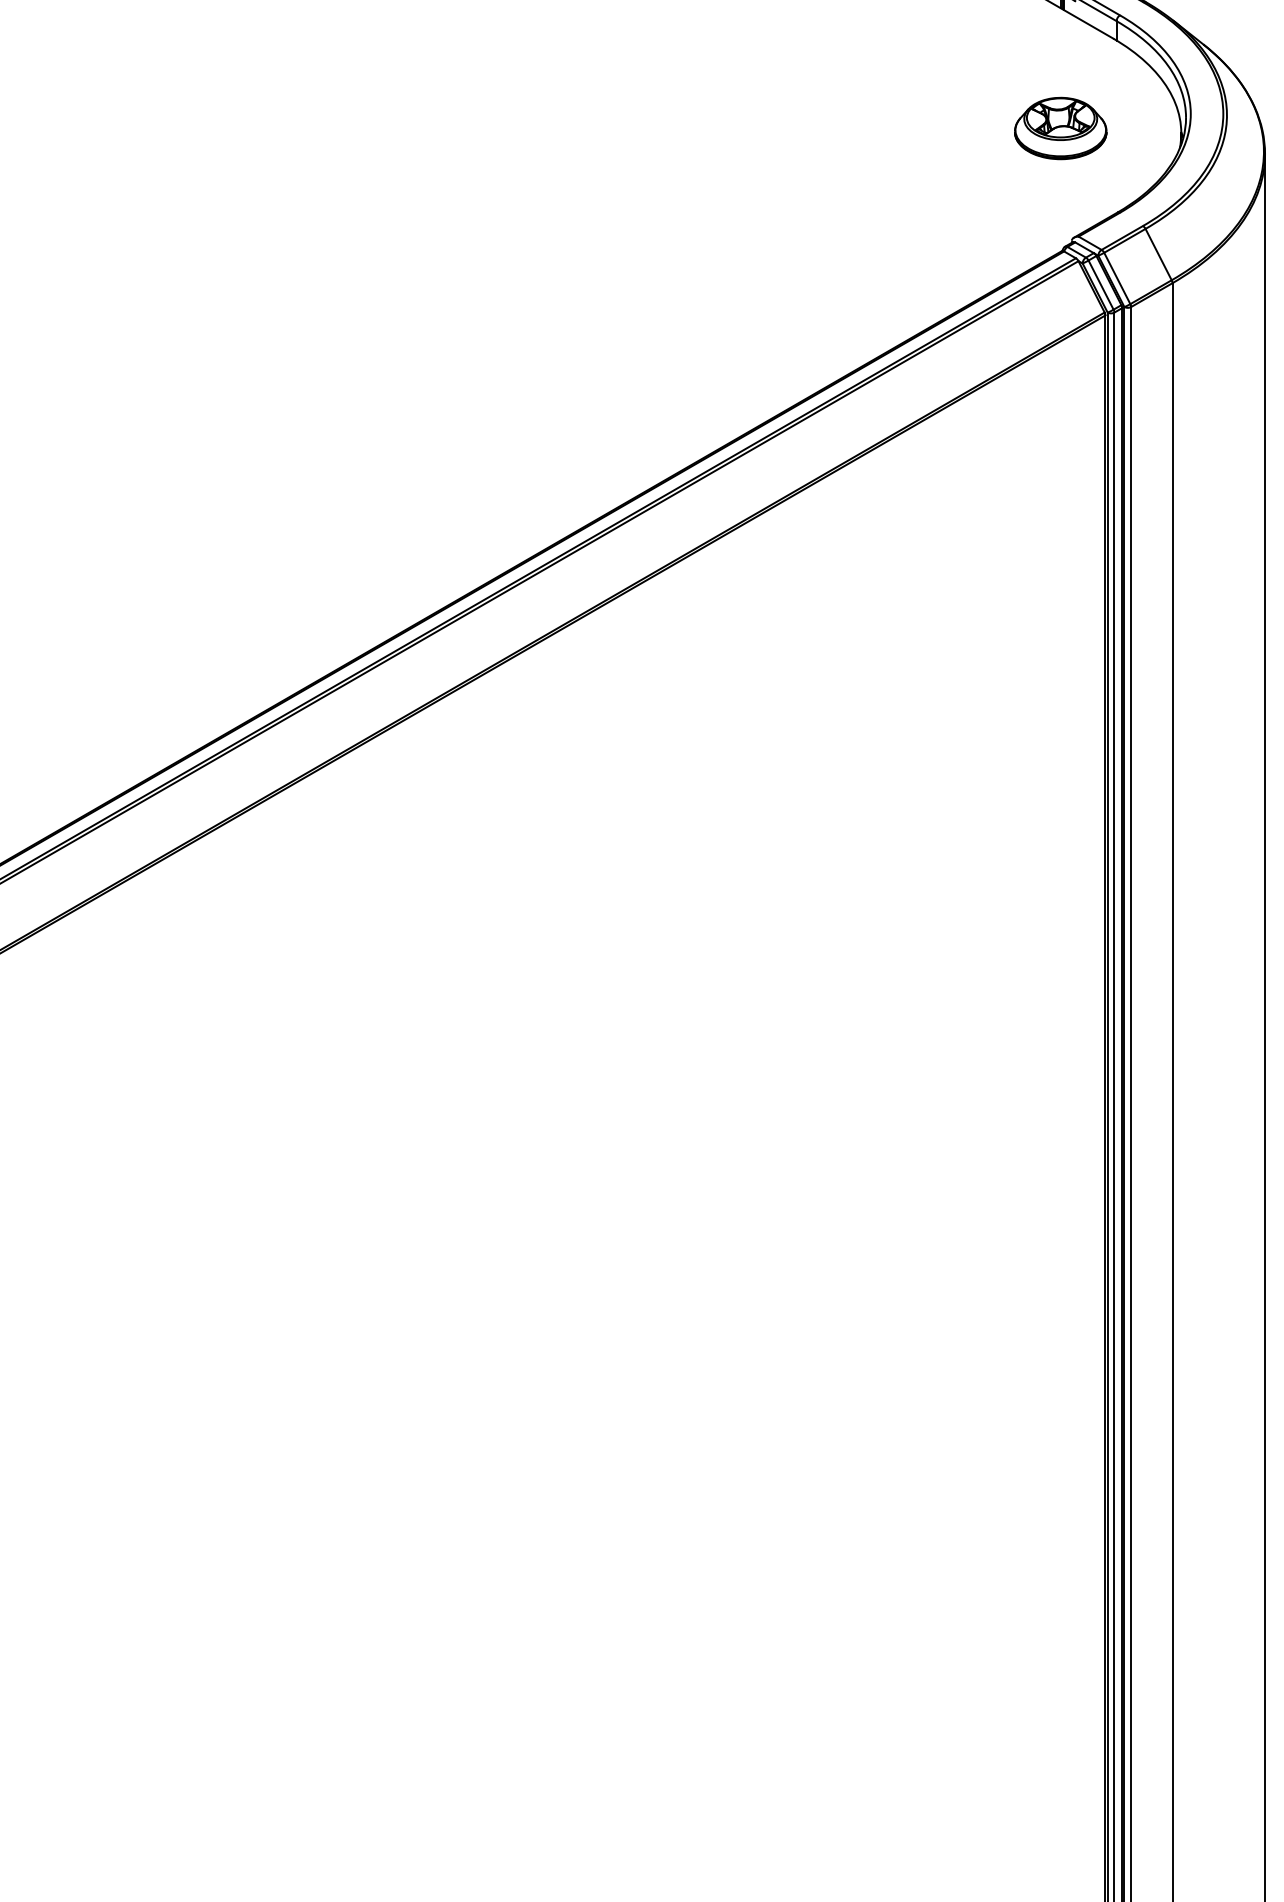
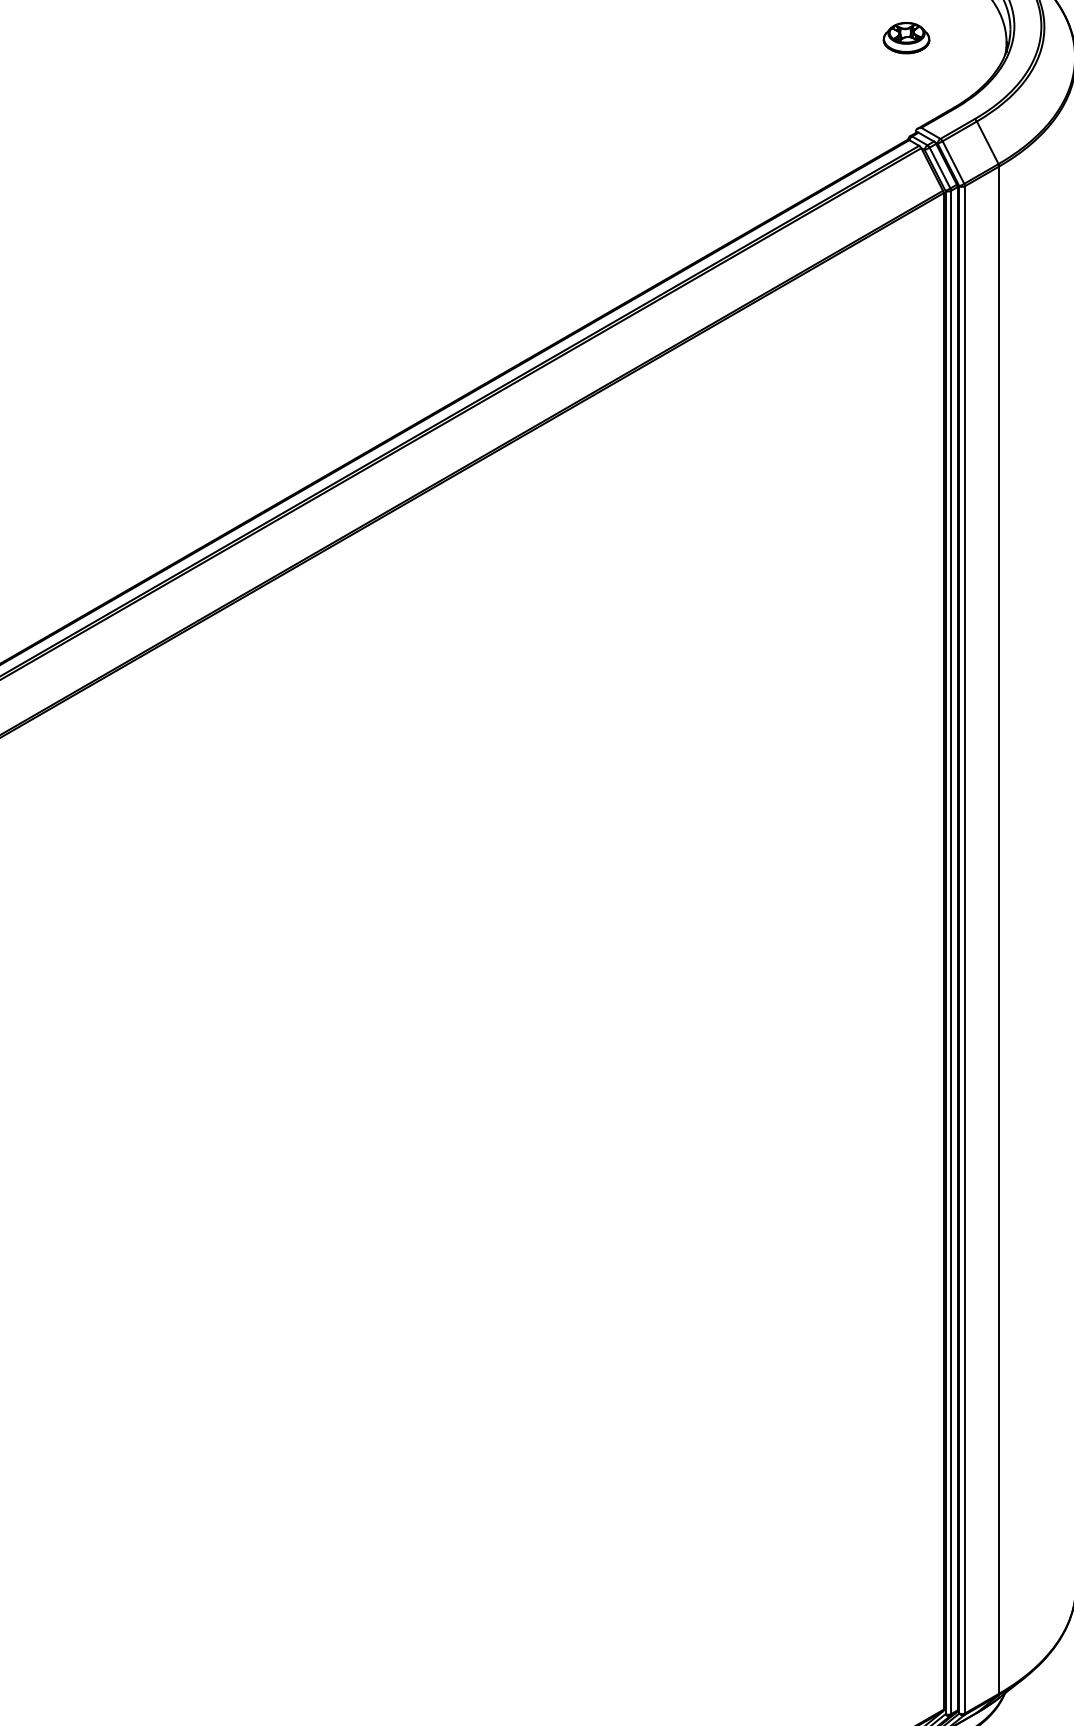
part: (1060, 127) -> (906, 37), size x0.6

